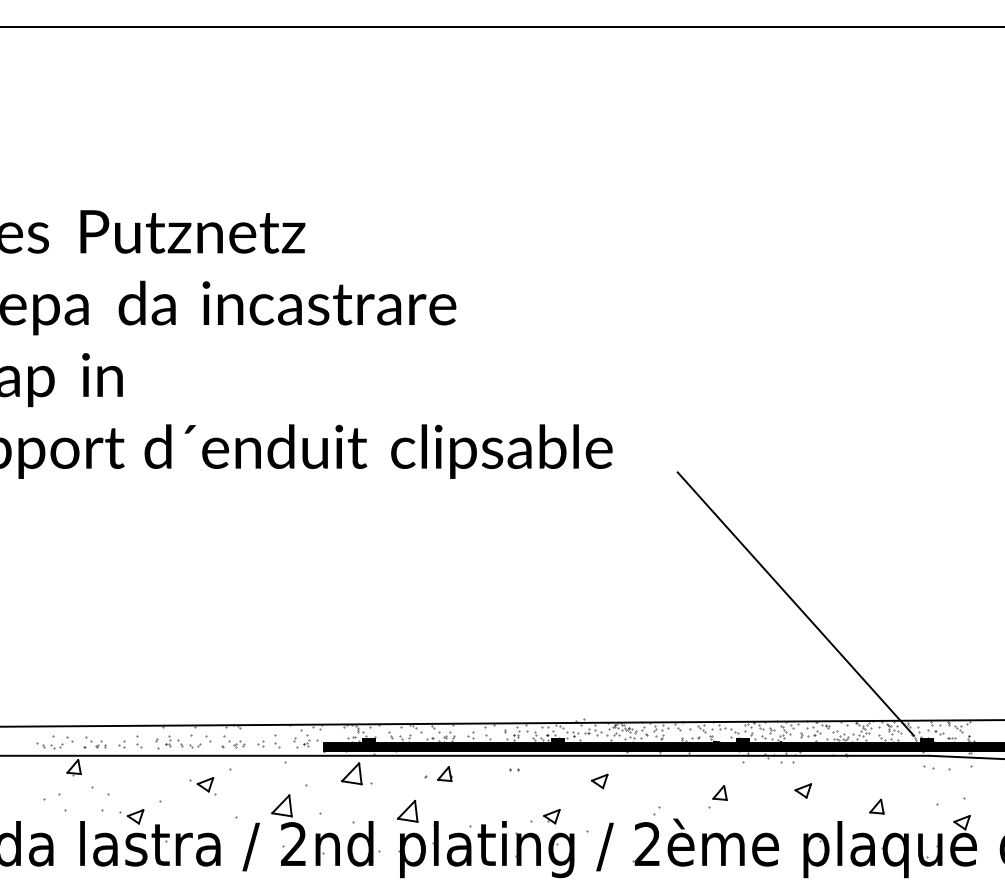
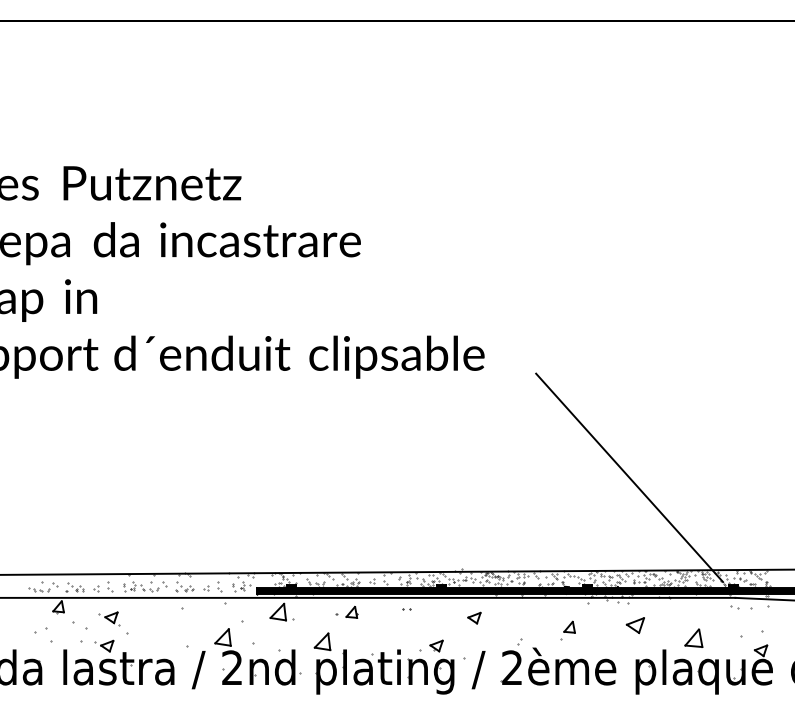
part: (202, 785) -> (109, 618), moved
part: (803, 790) -> (635, 625), size x1.4
part: (876, 805) -> (693, 637), size x1.6

